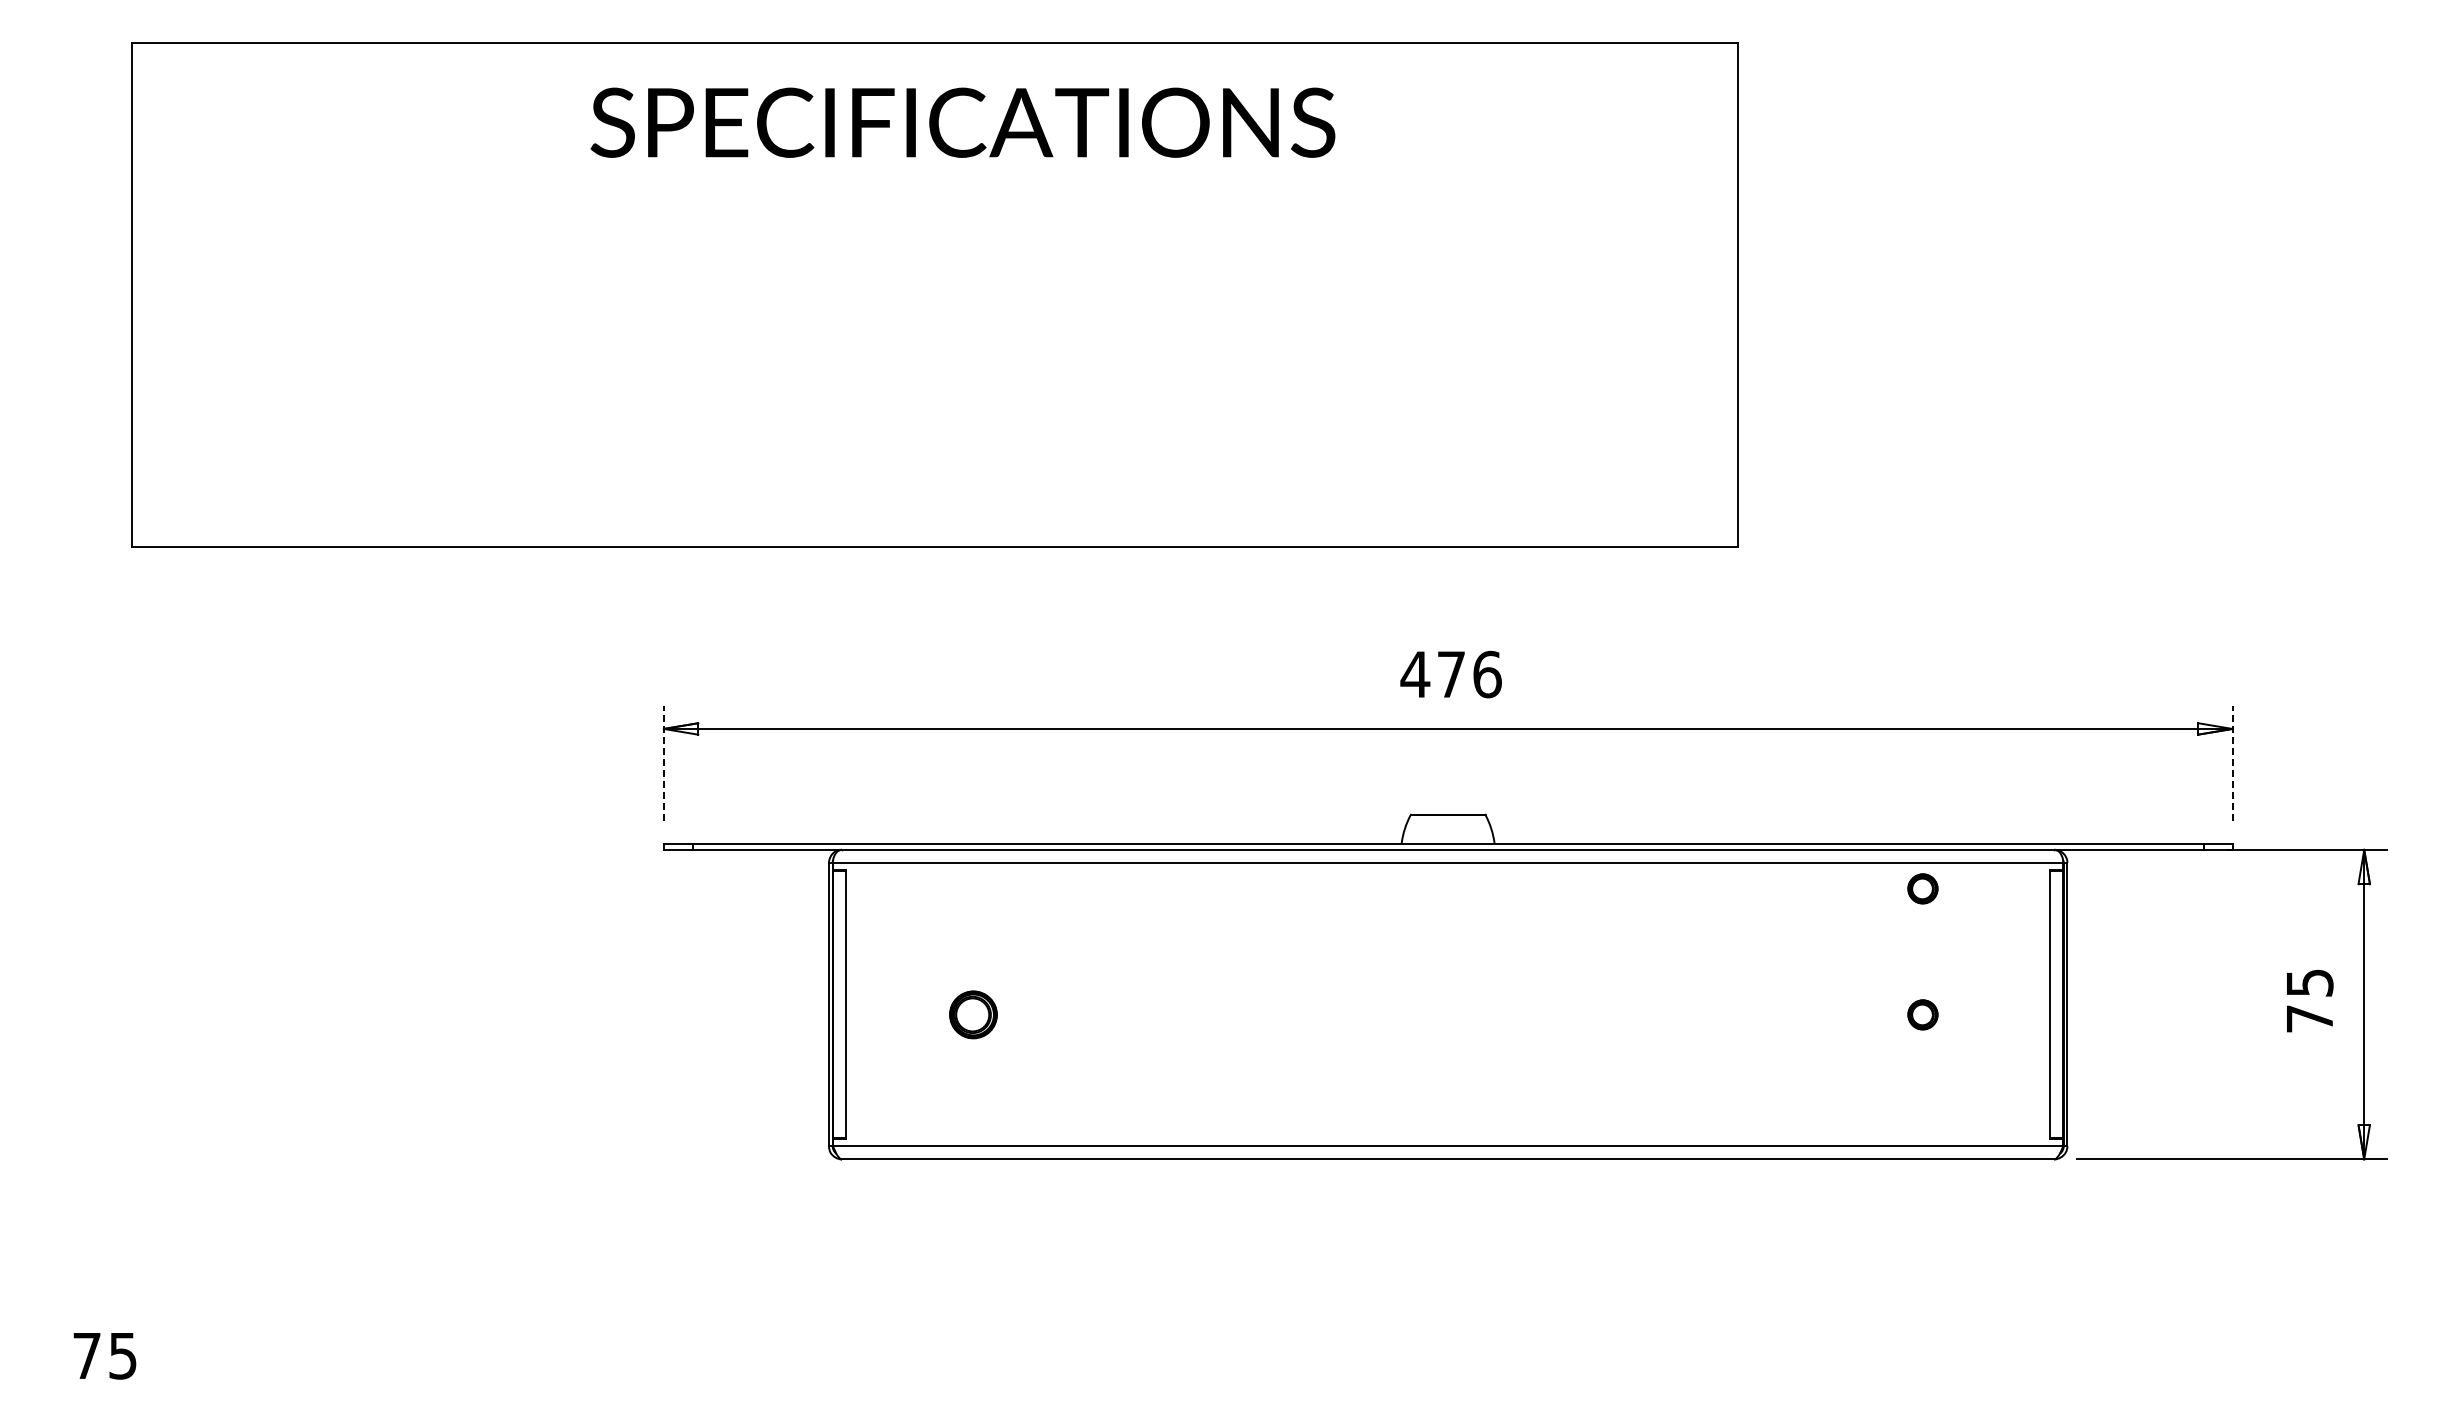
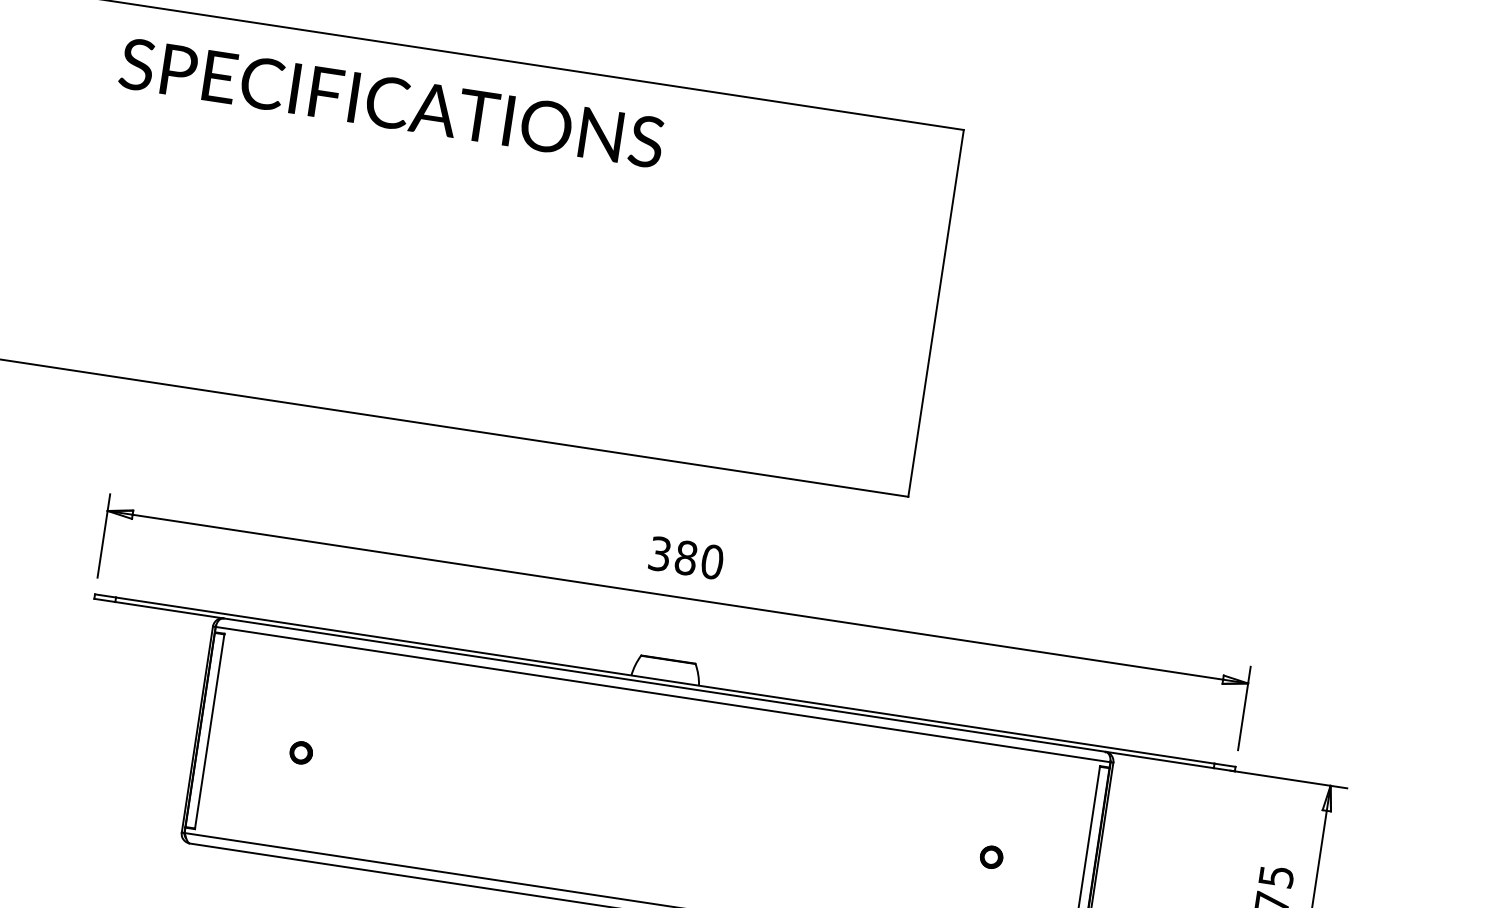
text: (1450, 674) -> (685, 557), 476 -> 380
line: (663, 762) -> (103, 535), dashed -> solid
line: (2232, 762) -> (1244, 707), dashed -> solid
part: (1922, 888) -> (1005, 765), removed
part: (973, 1014) -> (301, 752), size x0.62

